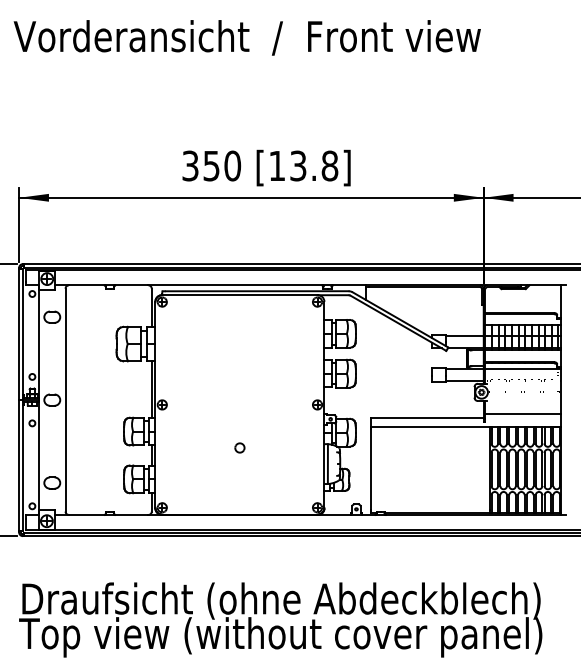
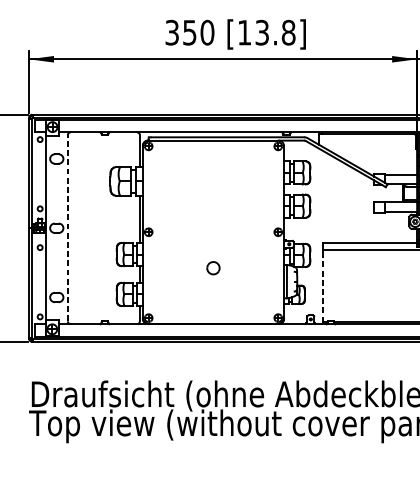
line: (65, 399) -> (67, 227), solid -> dashed
part: (239, 447) -> (213, 267), size x1.6
line: (370, 469) -> (322, 286), solid -> dashed

